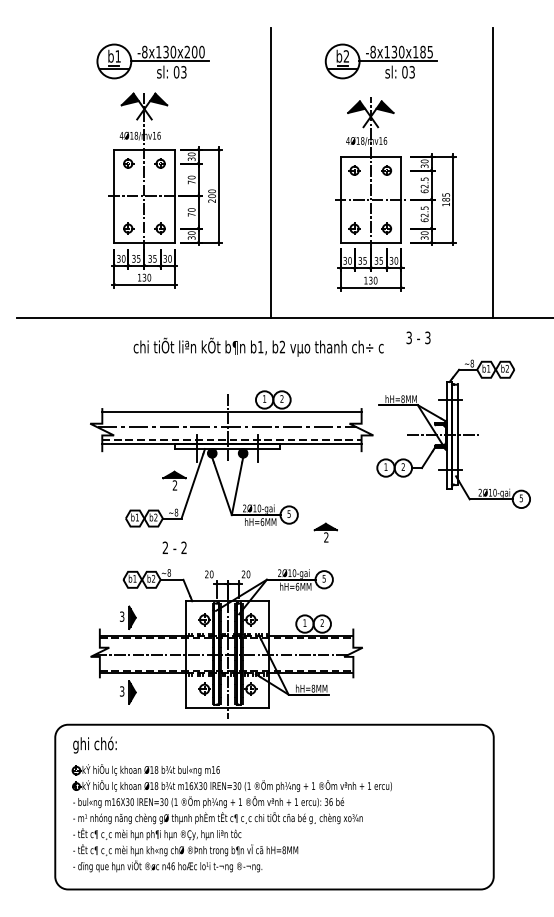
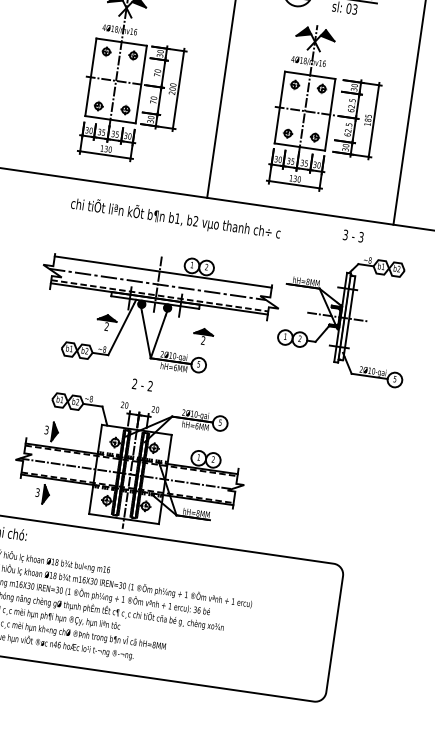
text: (418, 337) -> (353, 235), moved
text: (258, 346) -> (175, 217), moved
part: (325, 532) -> (203, 336), moved
text: (174, 547) -> (142, 384), moved

